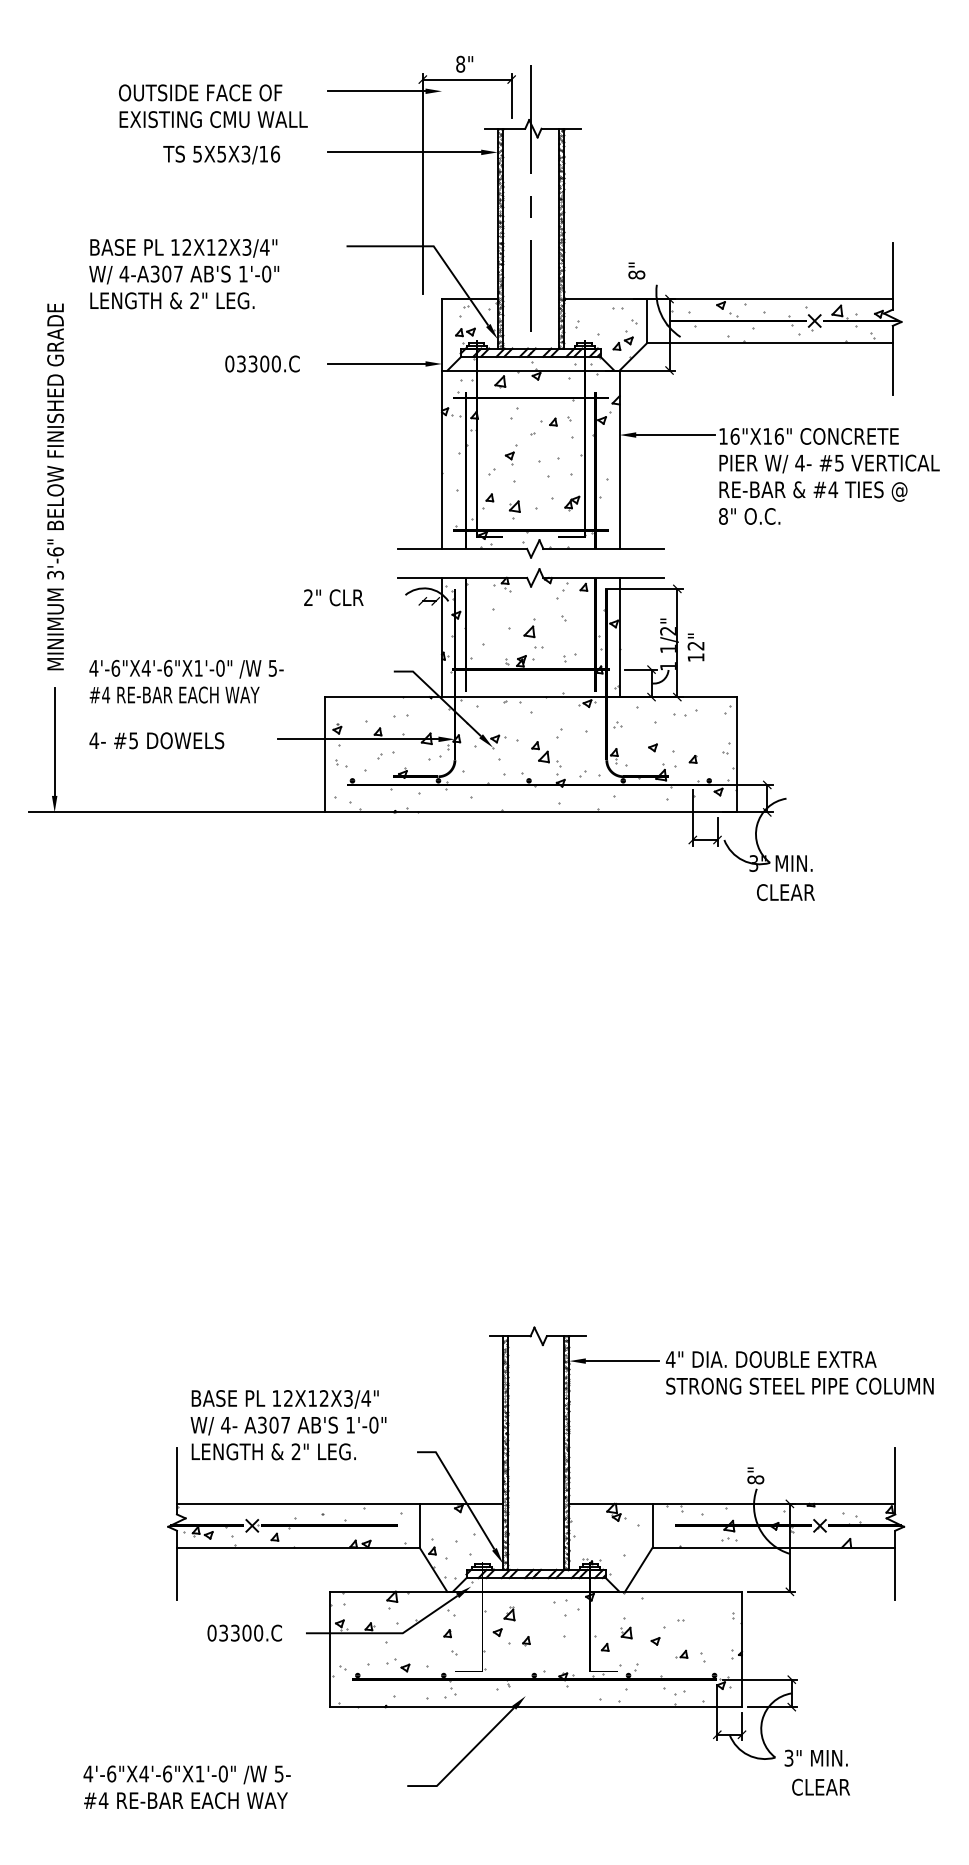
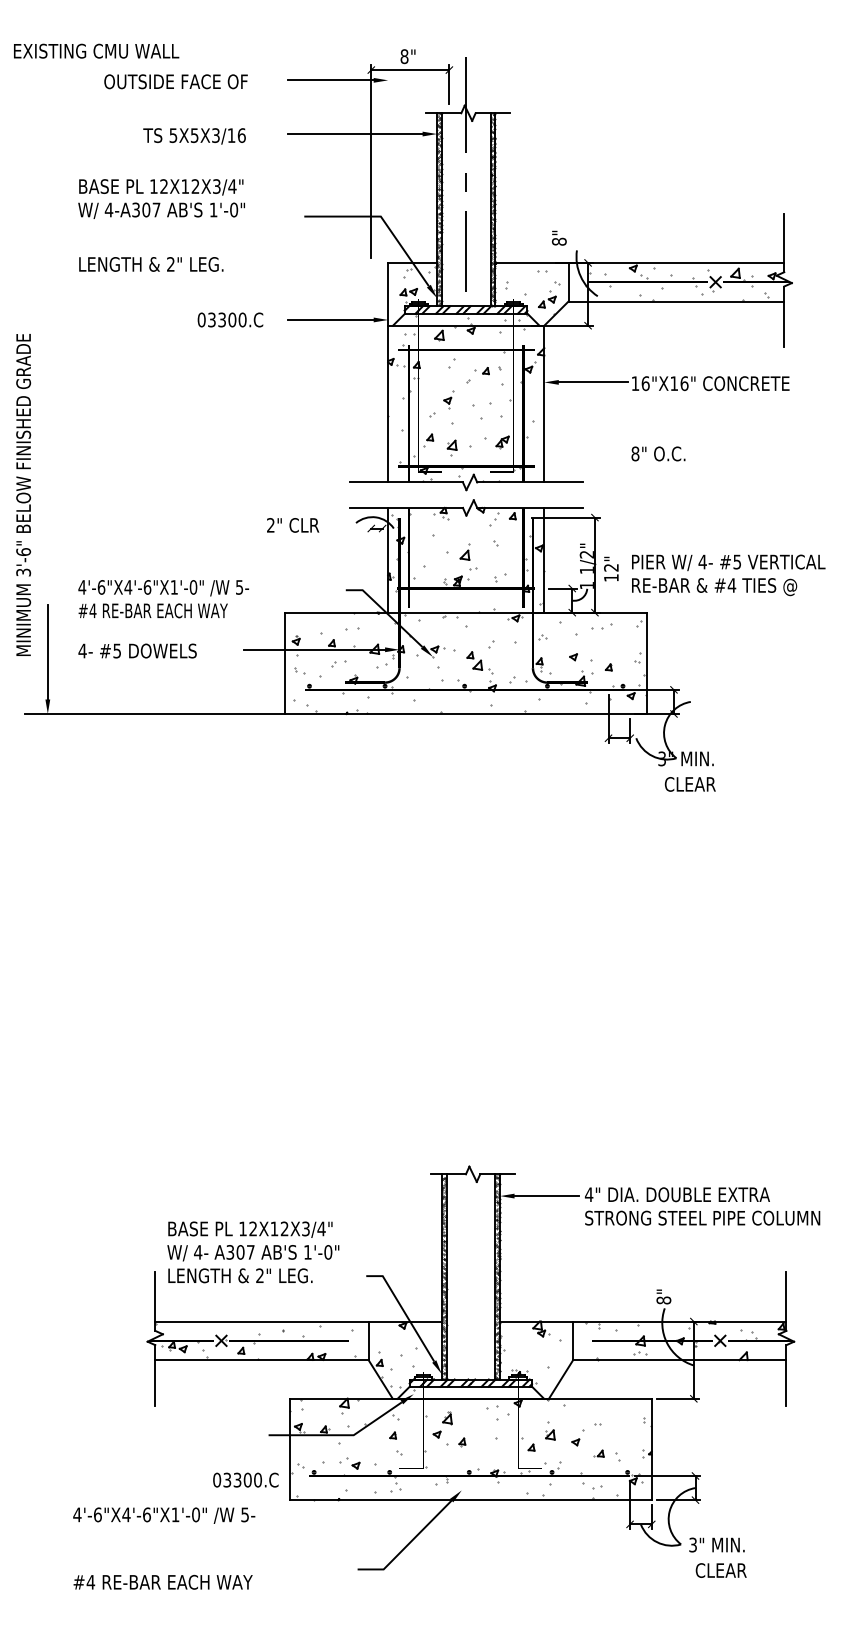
text: (213, 118) -> (96, 50), moved
text: (184, 261) -> (161, 198), moved
text: (829, 478) -> (728, 575), moved
text: (55, 486) -> (23, 494), moved
text: (244, 1632) -> (245, 1479), moved
text: (187, 1774) -> (164, 1515), moved

